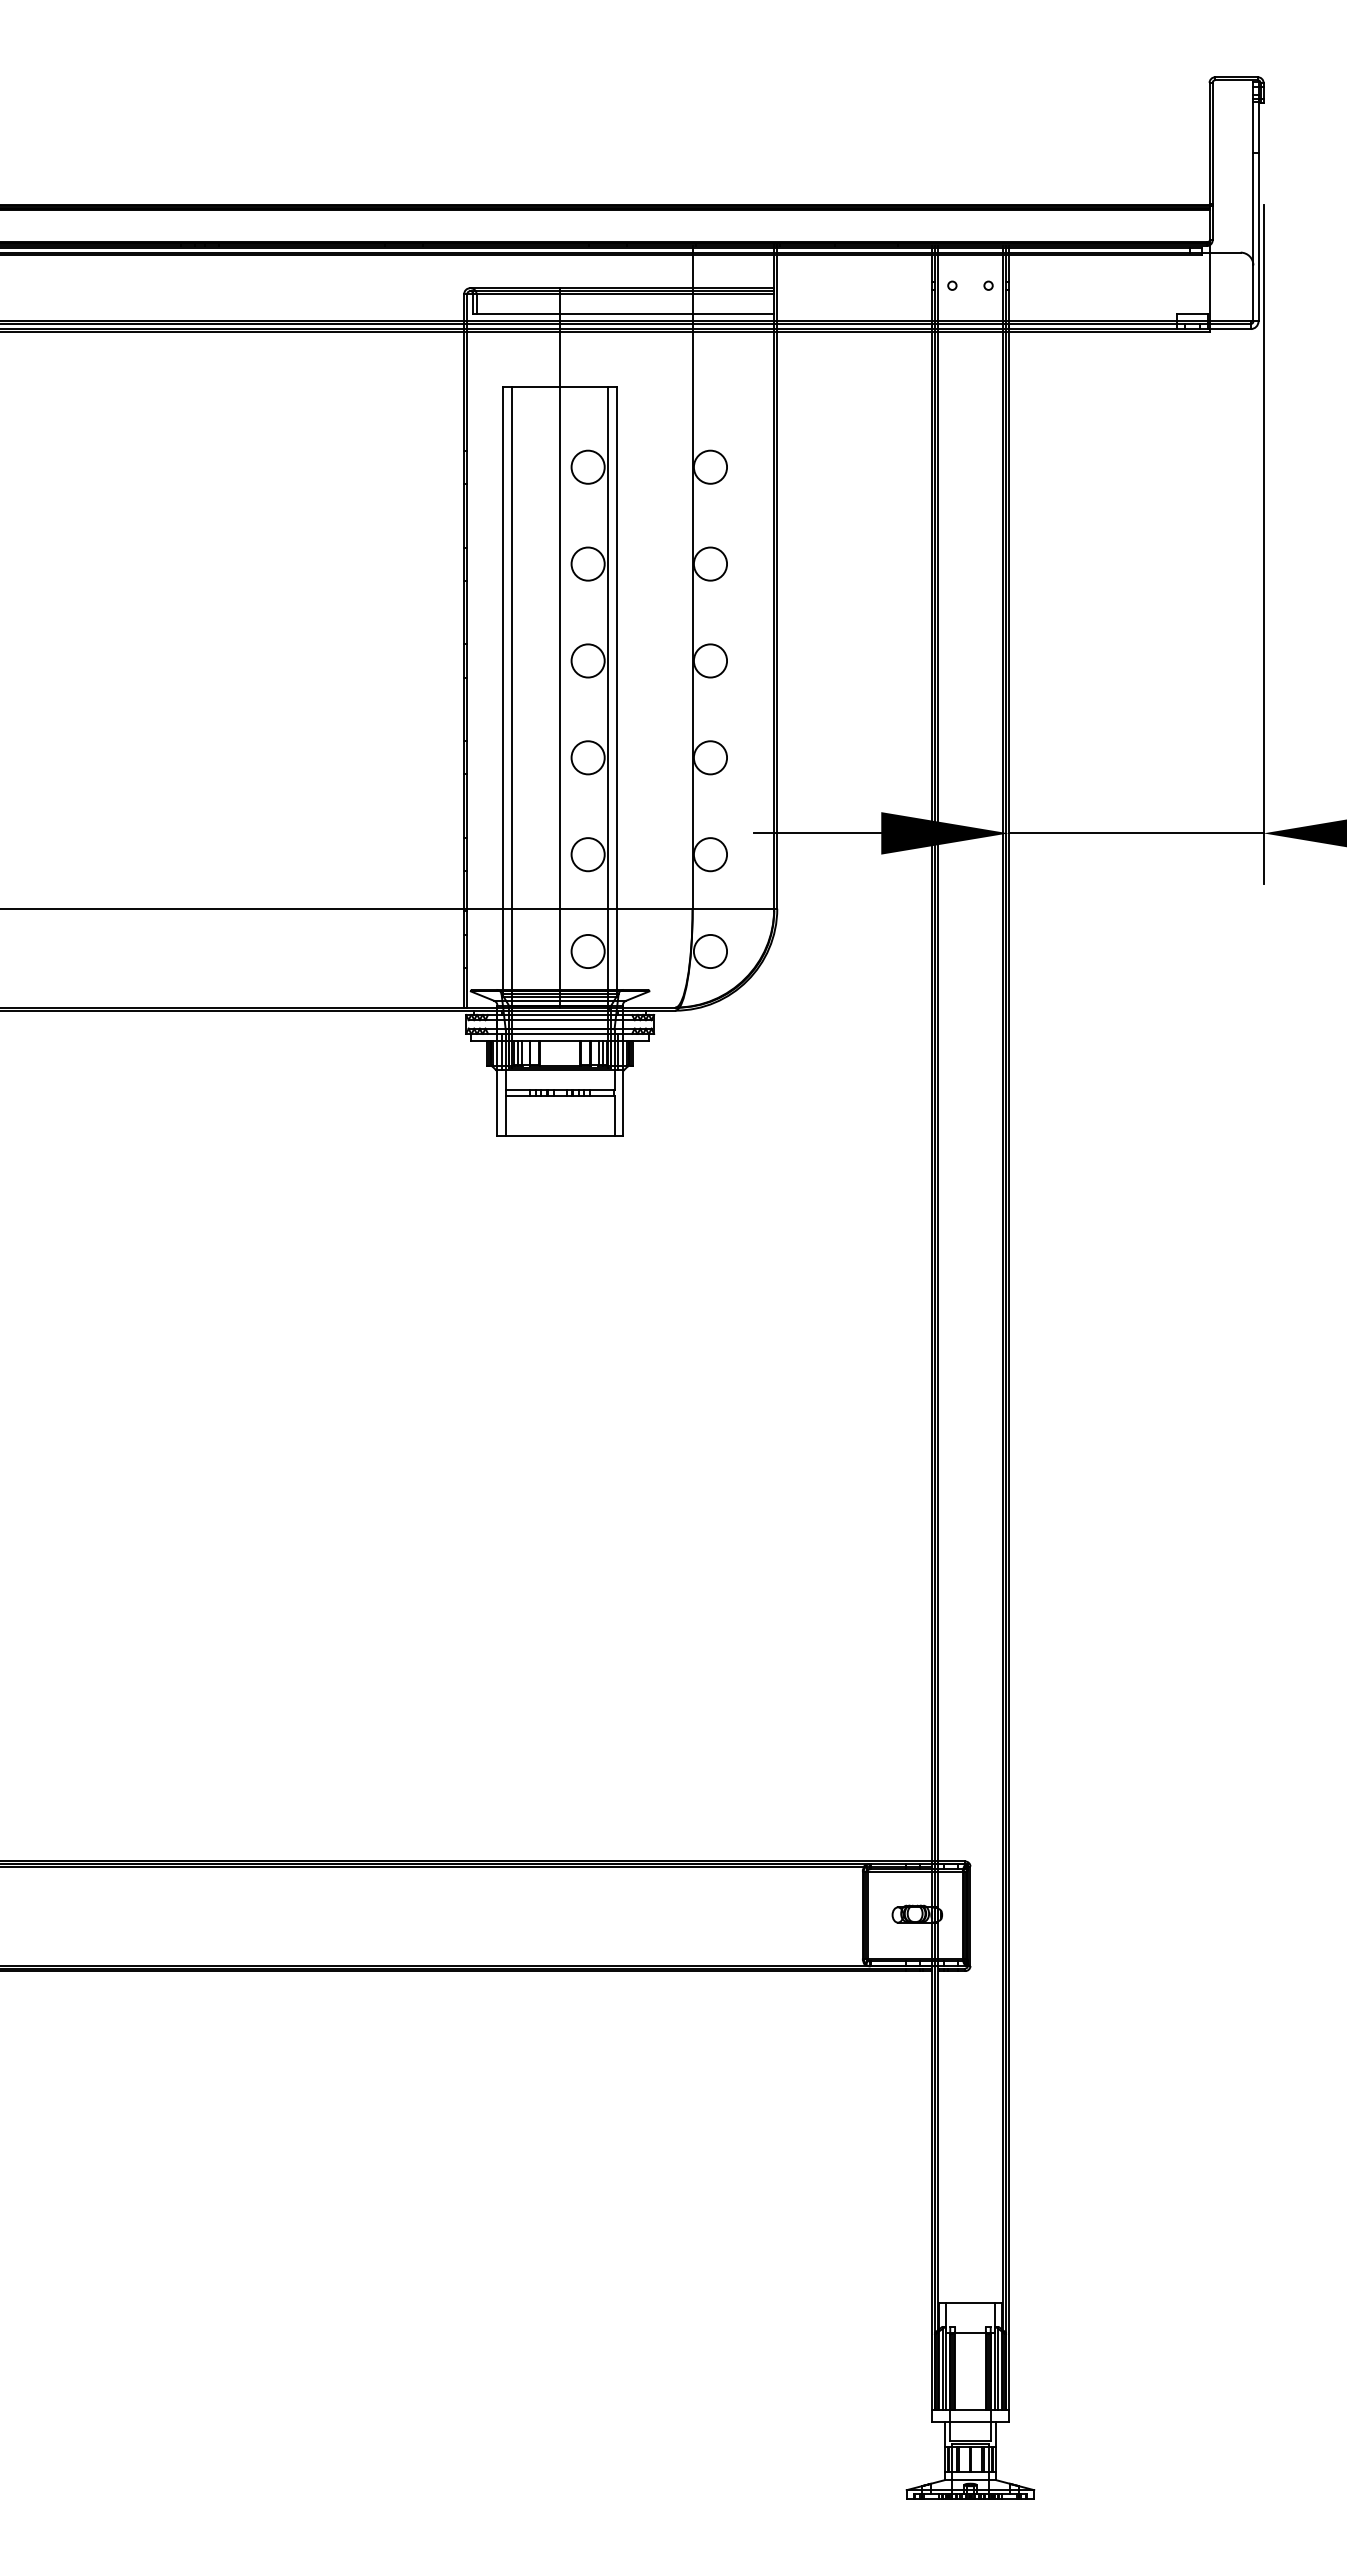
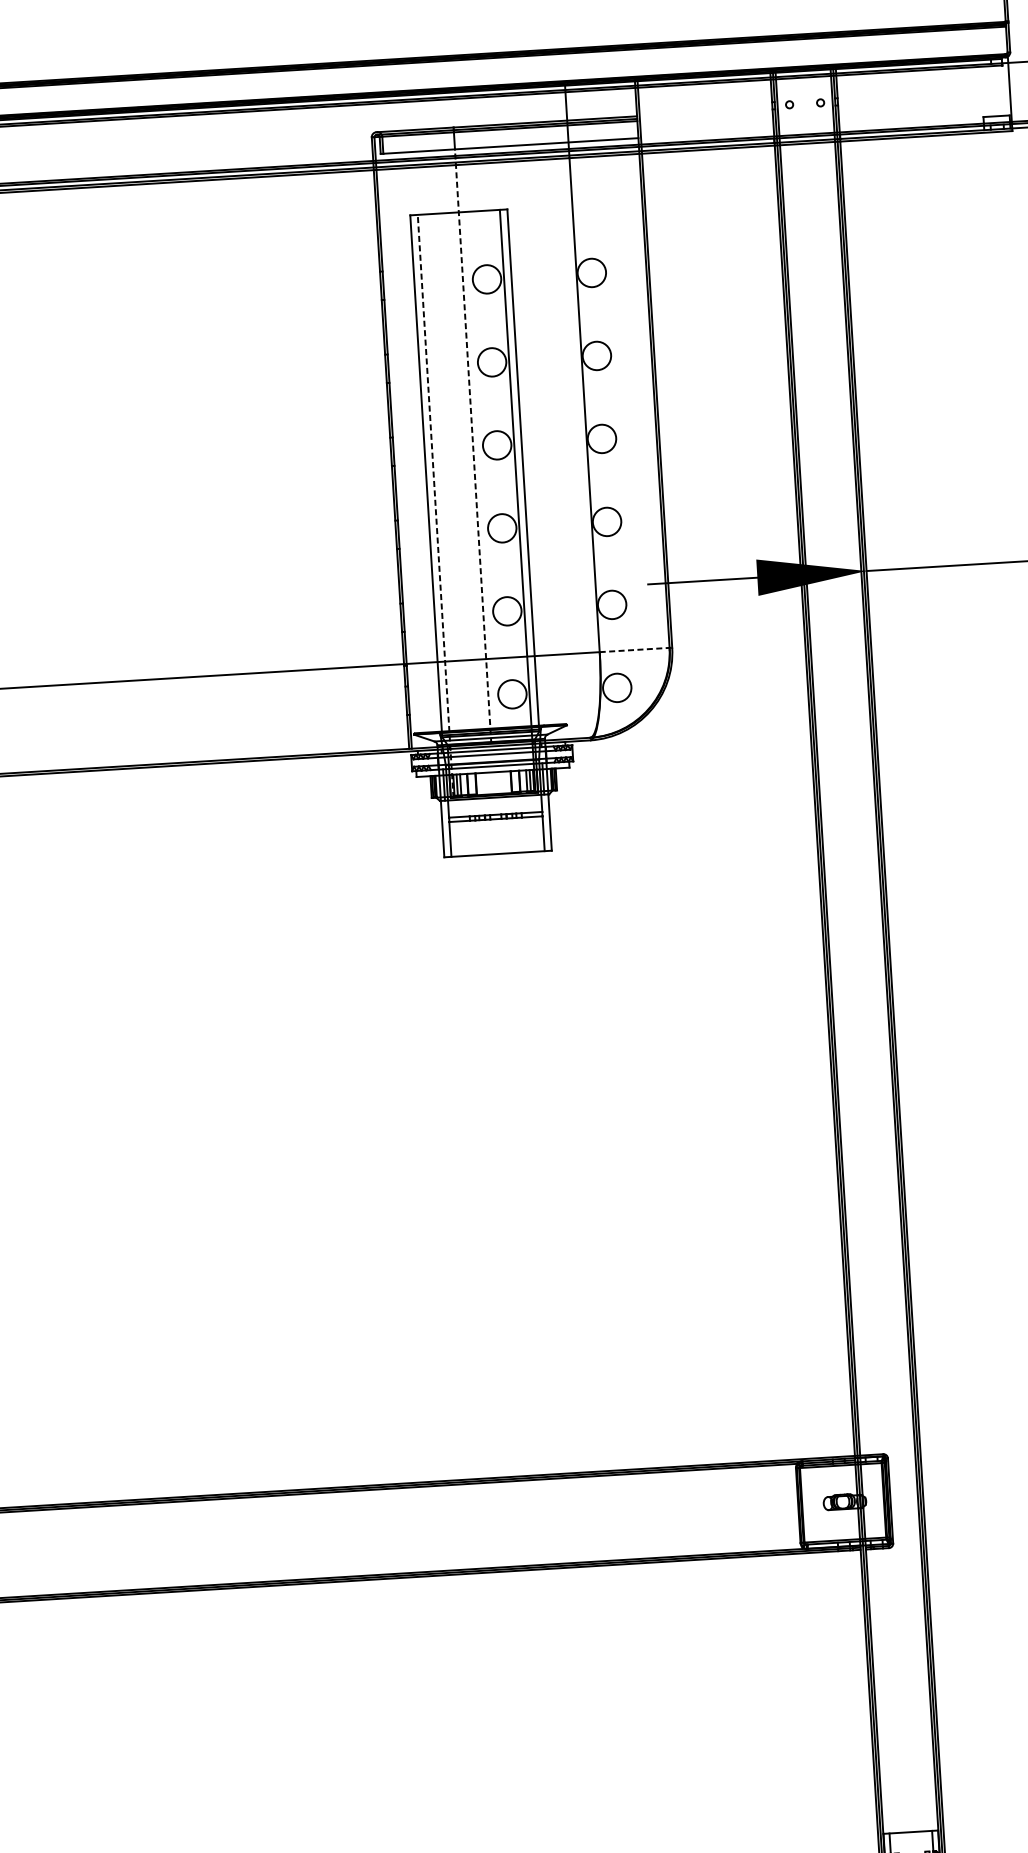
line: (560, 660) -> (473, 446), solid -> dashed
line: (512, 727) -> (435, 506), solid -> dashed
line: (735, 908) -> (636, 649), solid -> dashed

